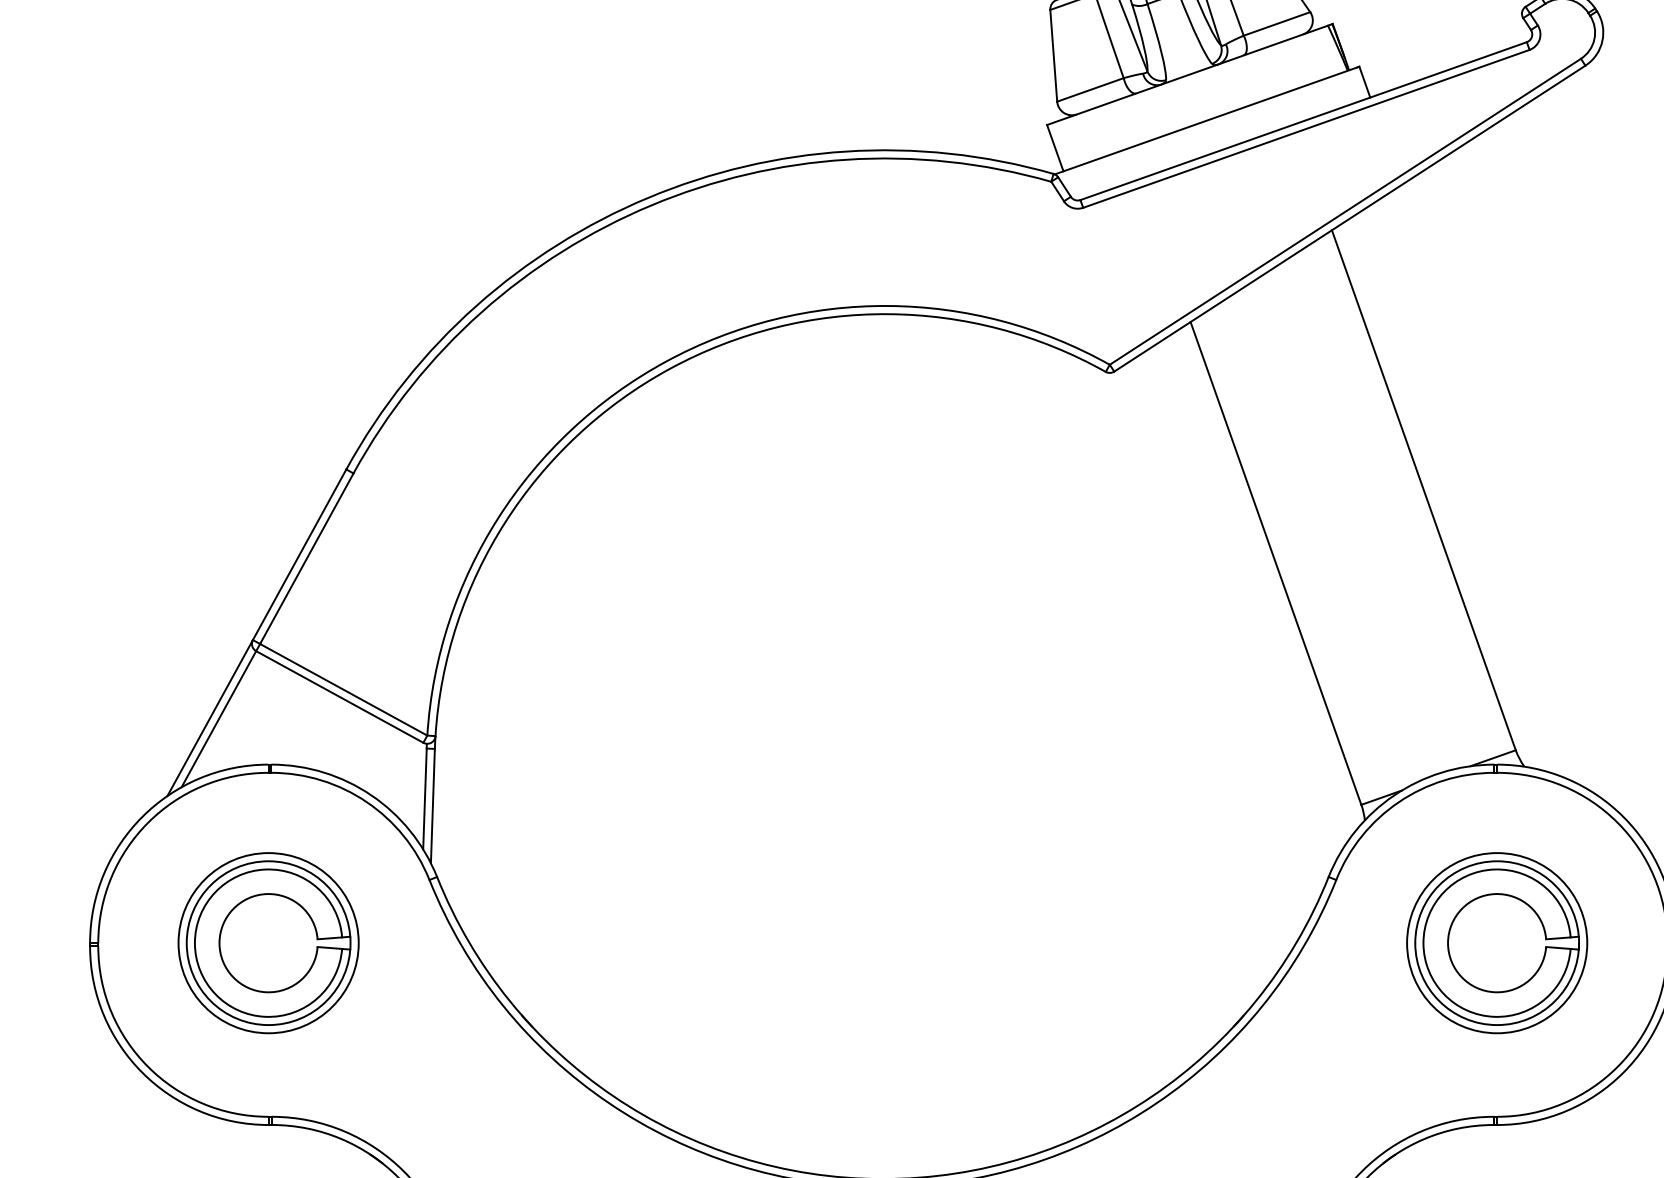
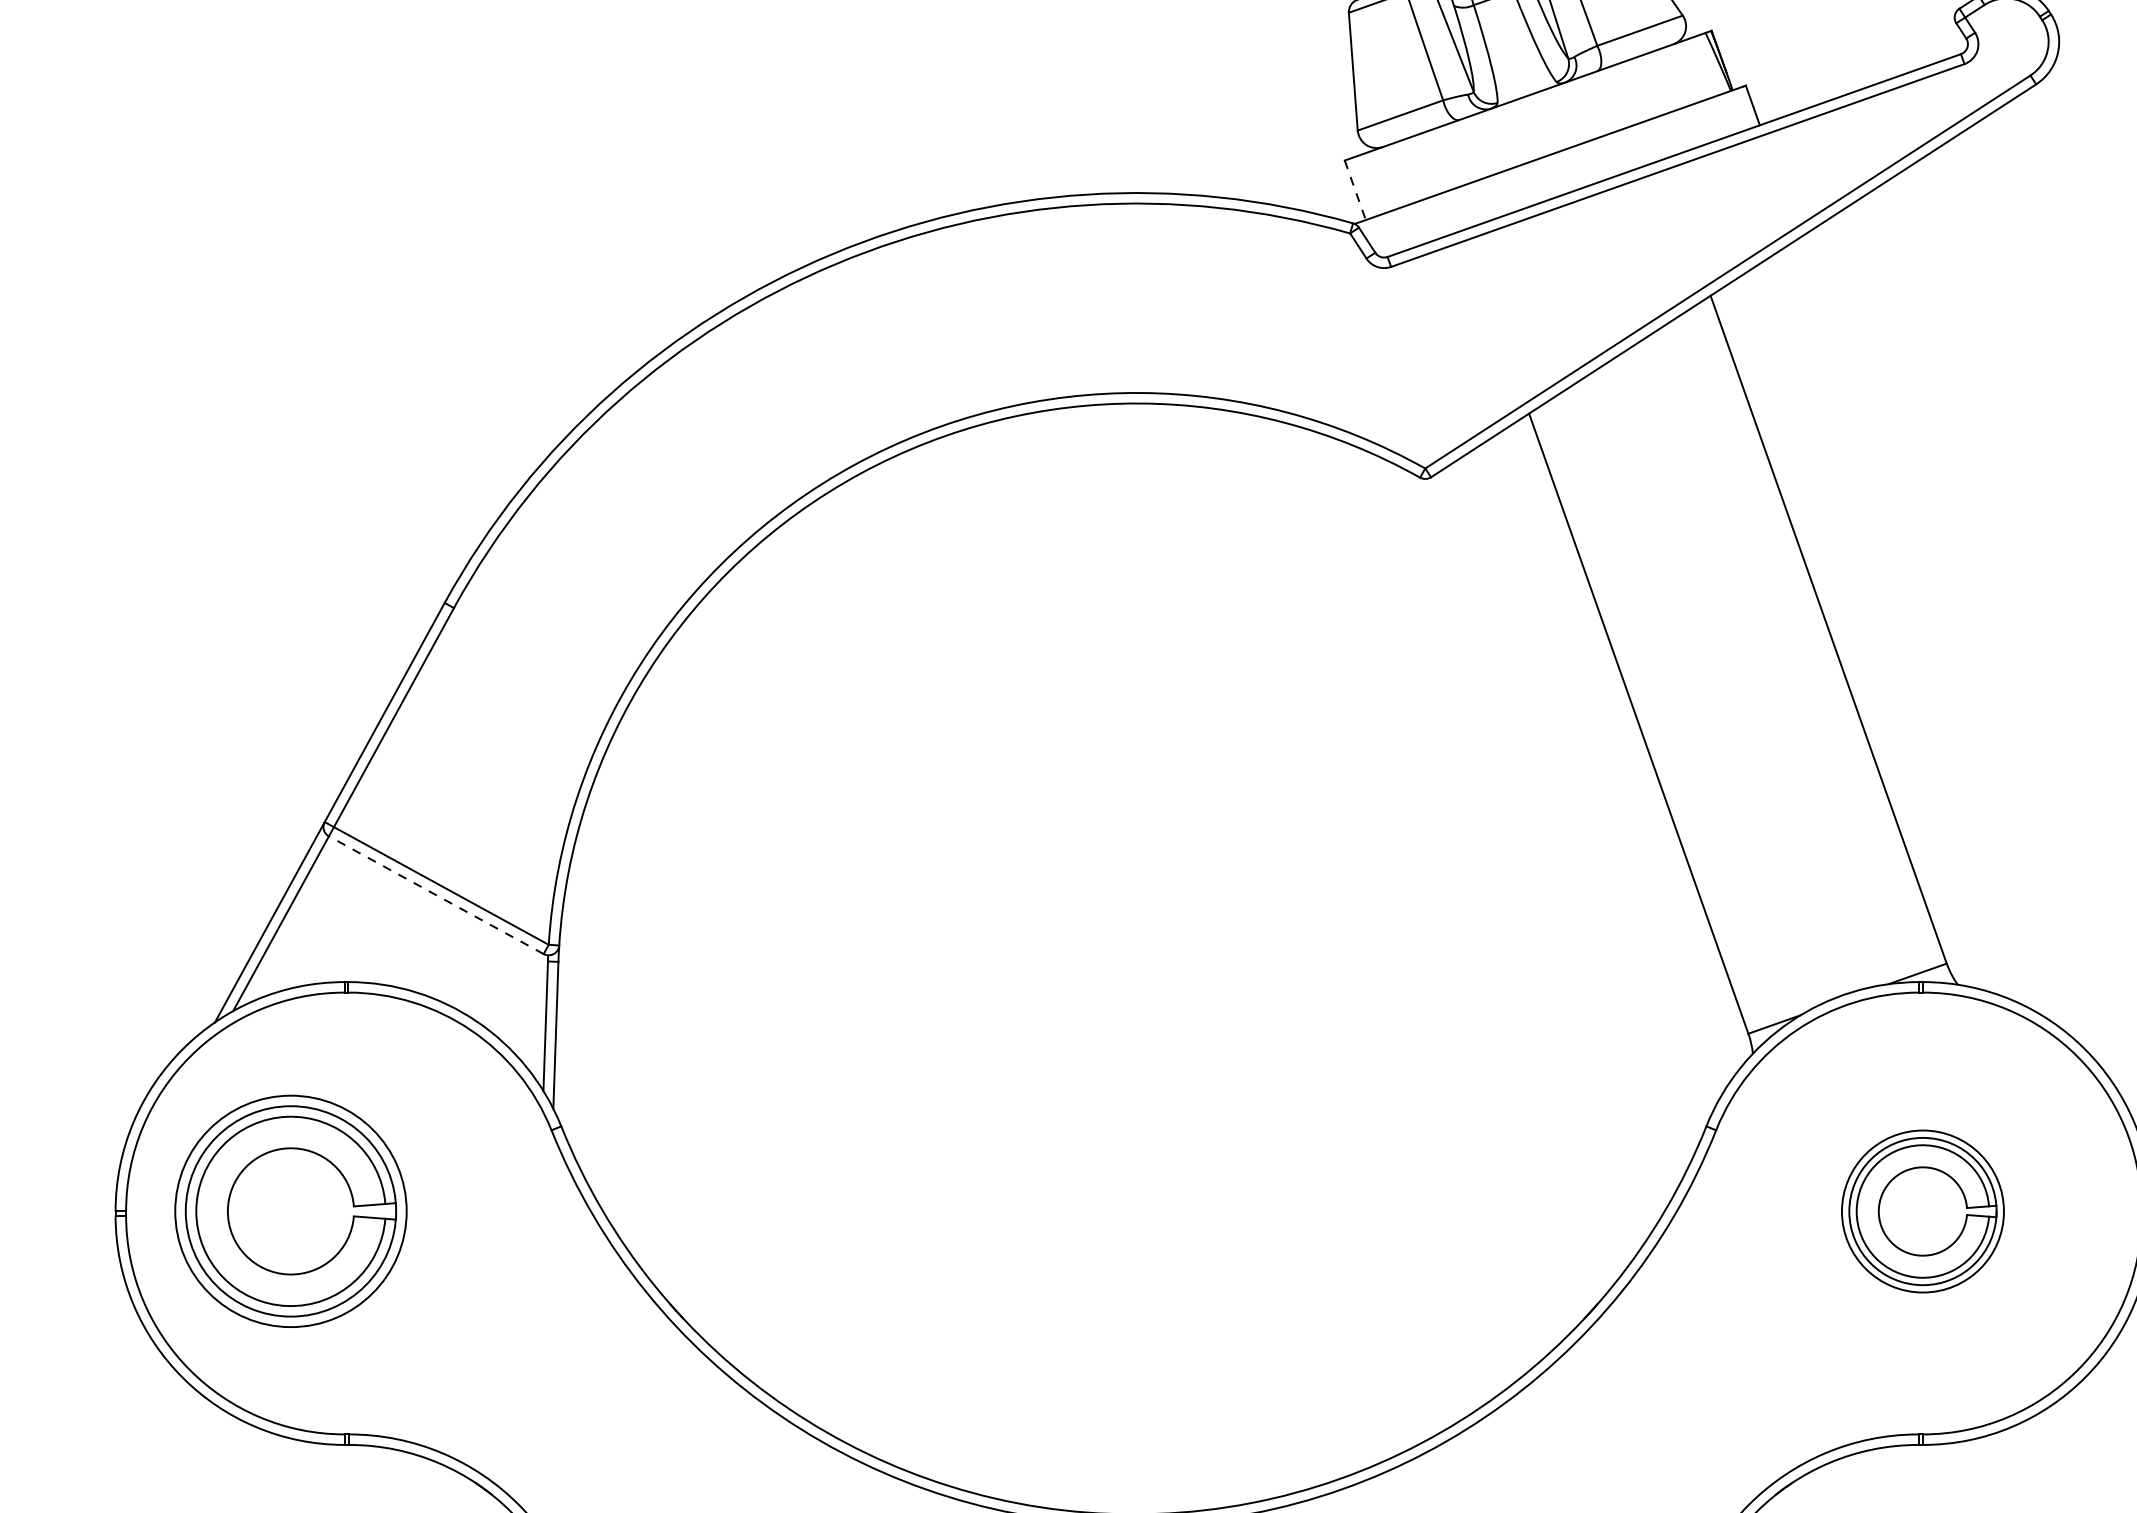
line: (1055, 148) -> (1355, 190), solid -> dashed
line: (339, 696) -> (435, 894), solid -> dashed
part: (268, 943) -> (290, 1211), moved
part: (1497, 943) -> (1923, 1211), size x0.7

